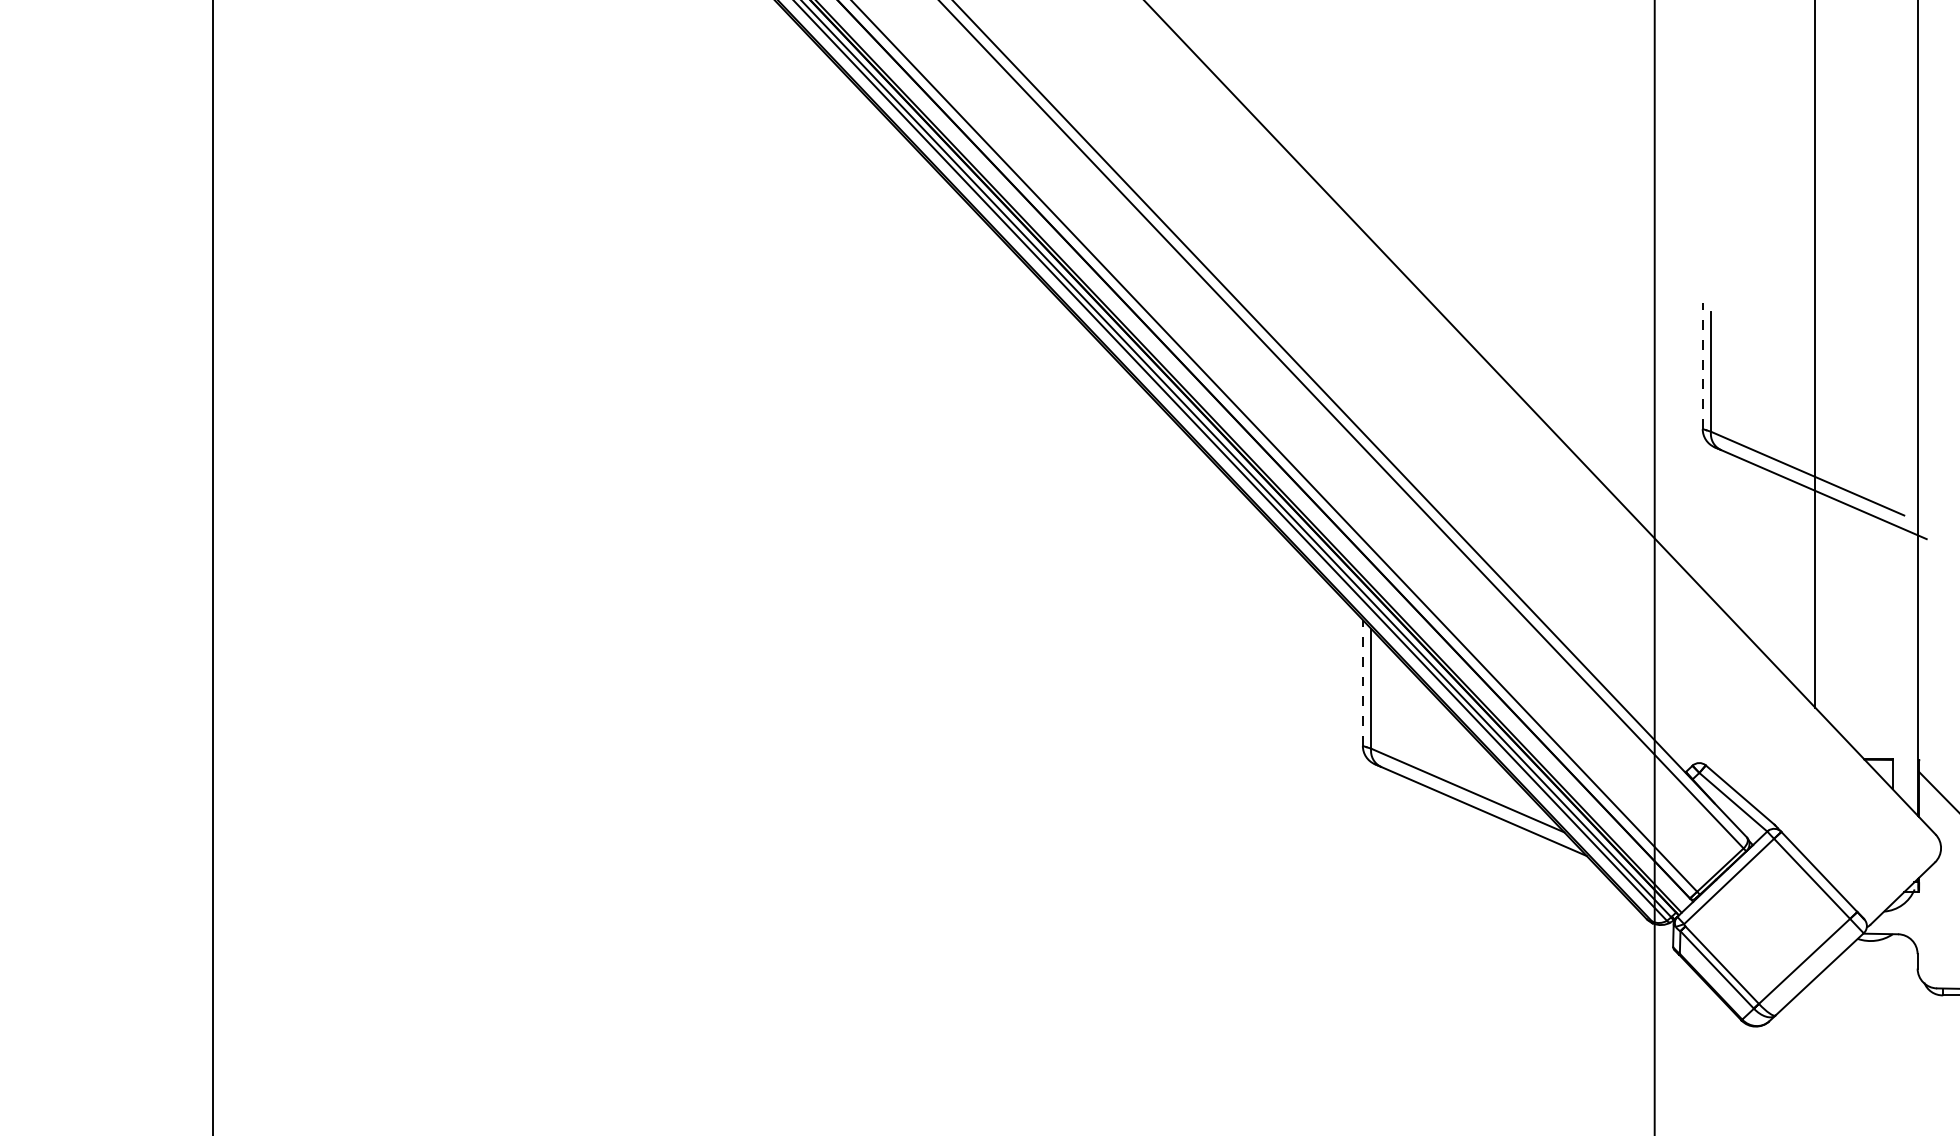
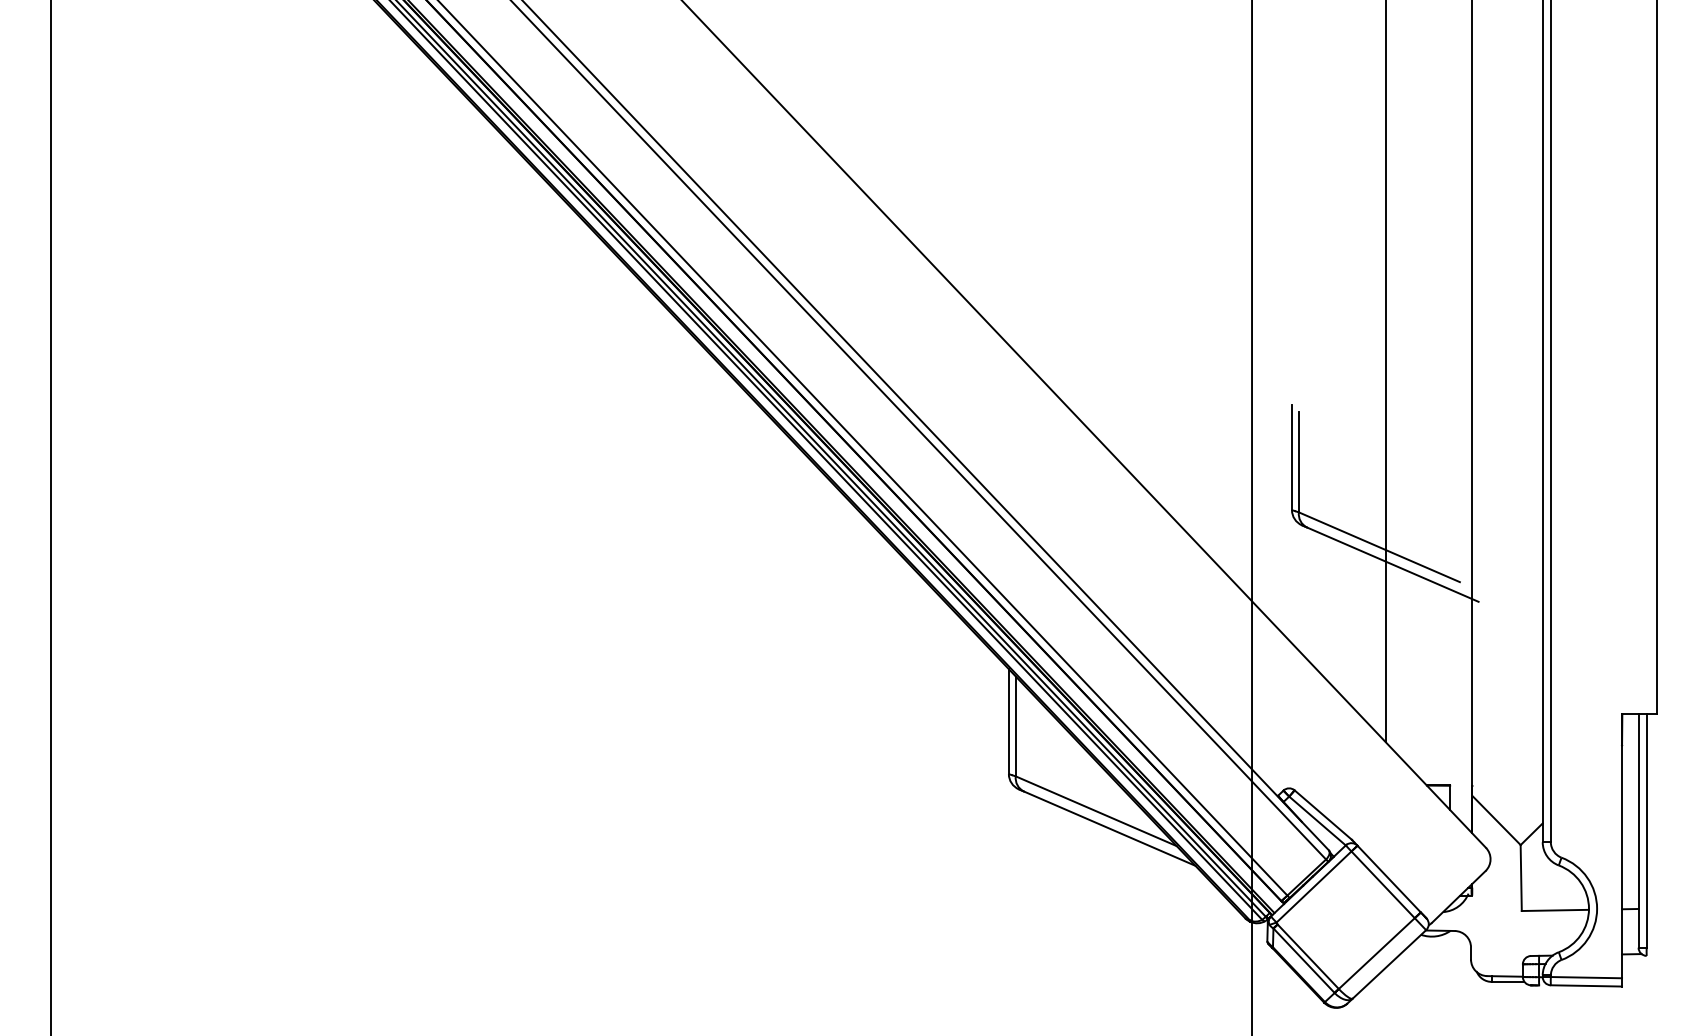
line: (1703, 365) -> (1292, 457), dashed -> solid
line: (1362, 682) -> (1008, 721), dashed -> solid

